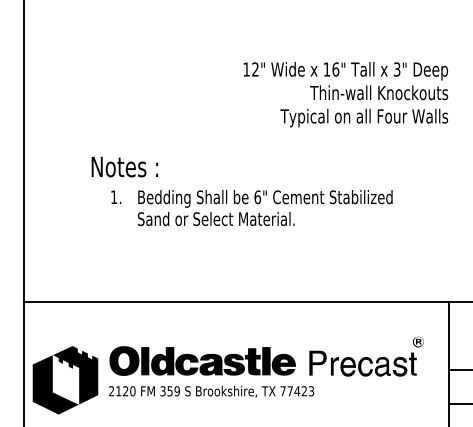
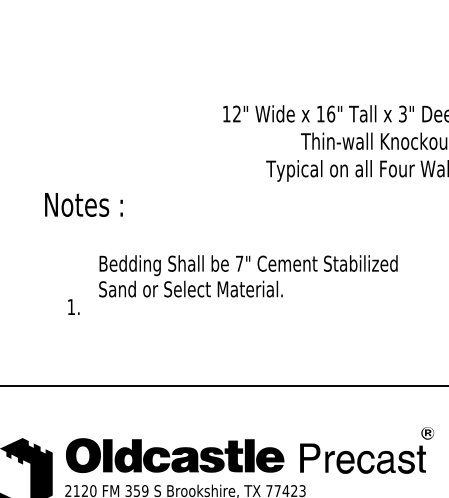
text: (124, 166) -> (83, 204), moved
text: (116, 196) -> (74, 306), moved
text: (257, 197) -> (239, 263), 6" -> 7"

